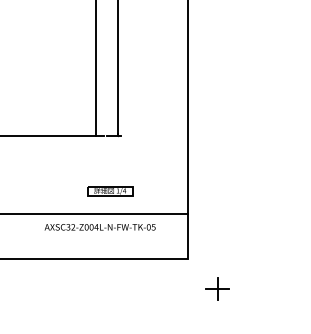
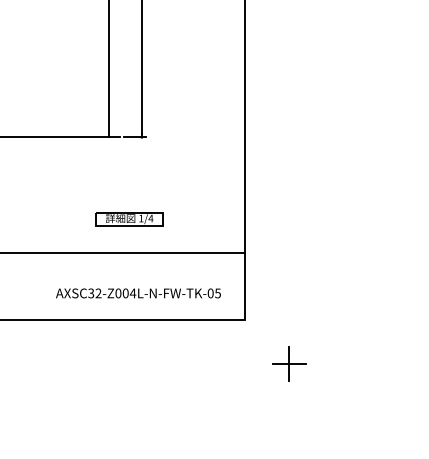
text: (99, 227) -> (137, 293), moved

